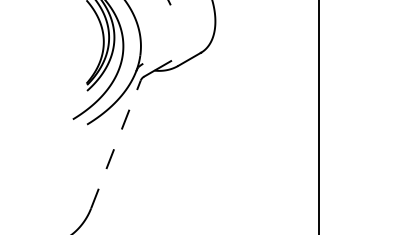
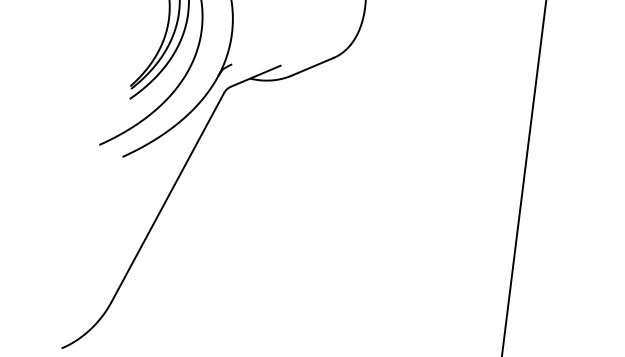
line: (115, 144) -> (167, 197), dashed -> solid

